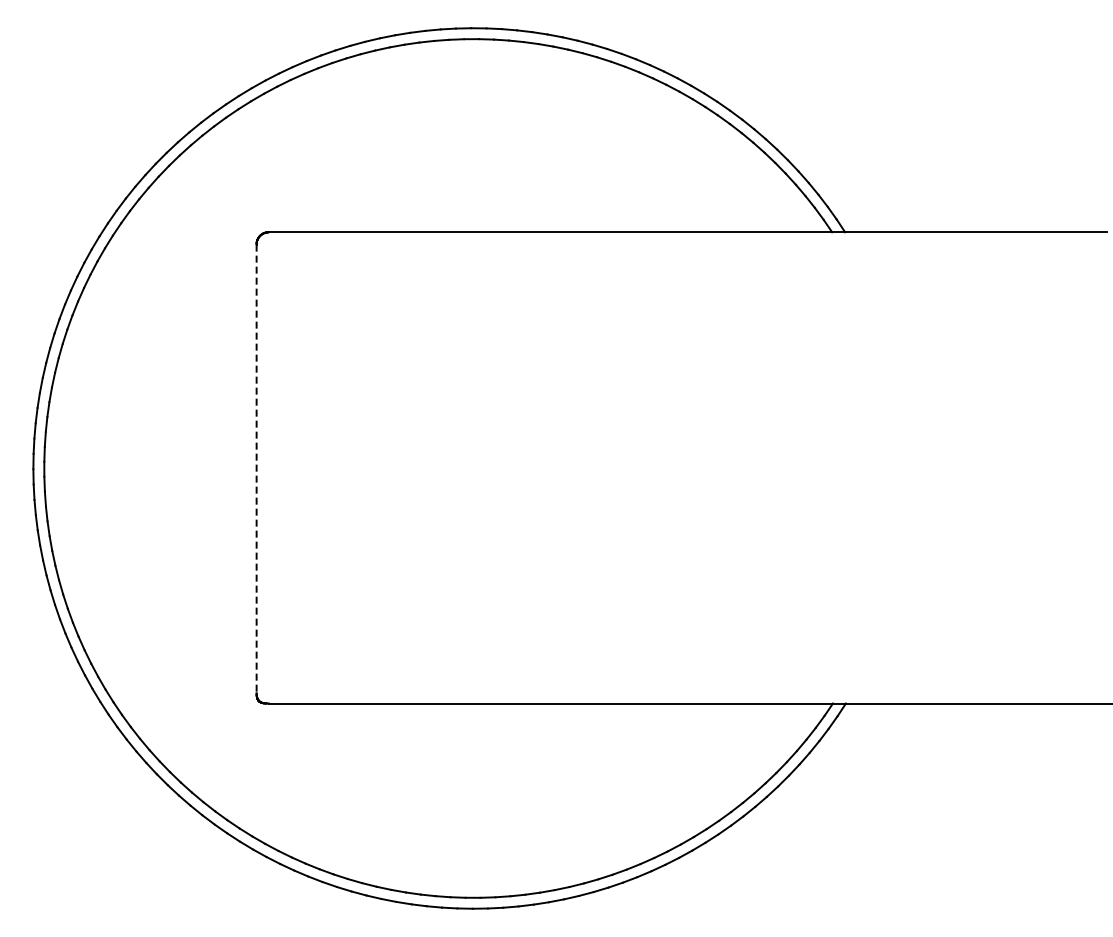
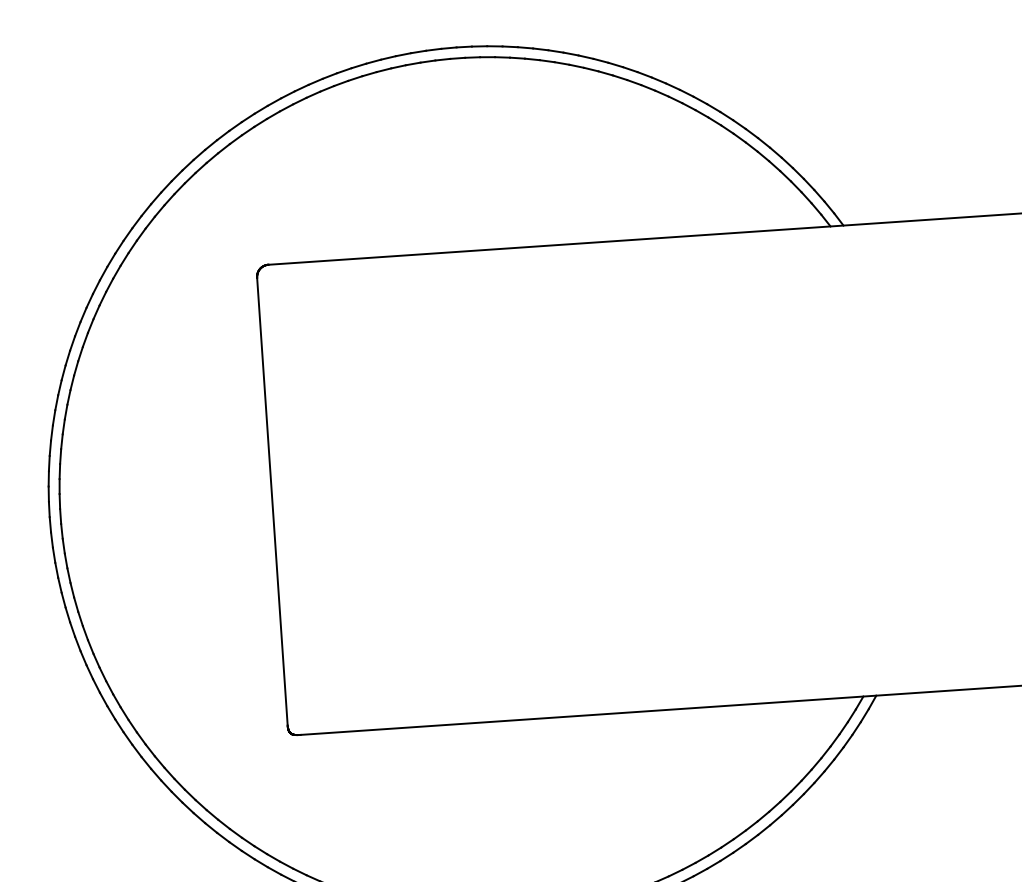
line: (256, 469) -> (272, 502), dashed -> solid

